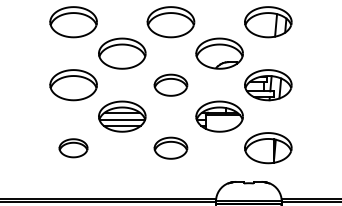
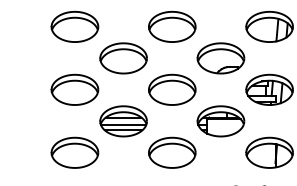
part: (170, 85) -> (171, 90), size x1.43
part: (73, 148) -> (74, 153), size x1.67
part: (170, 148) -> (171, 153), size x1.43

